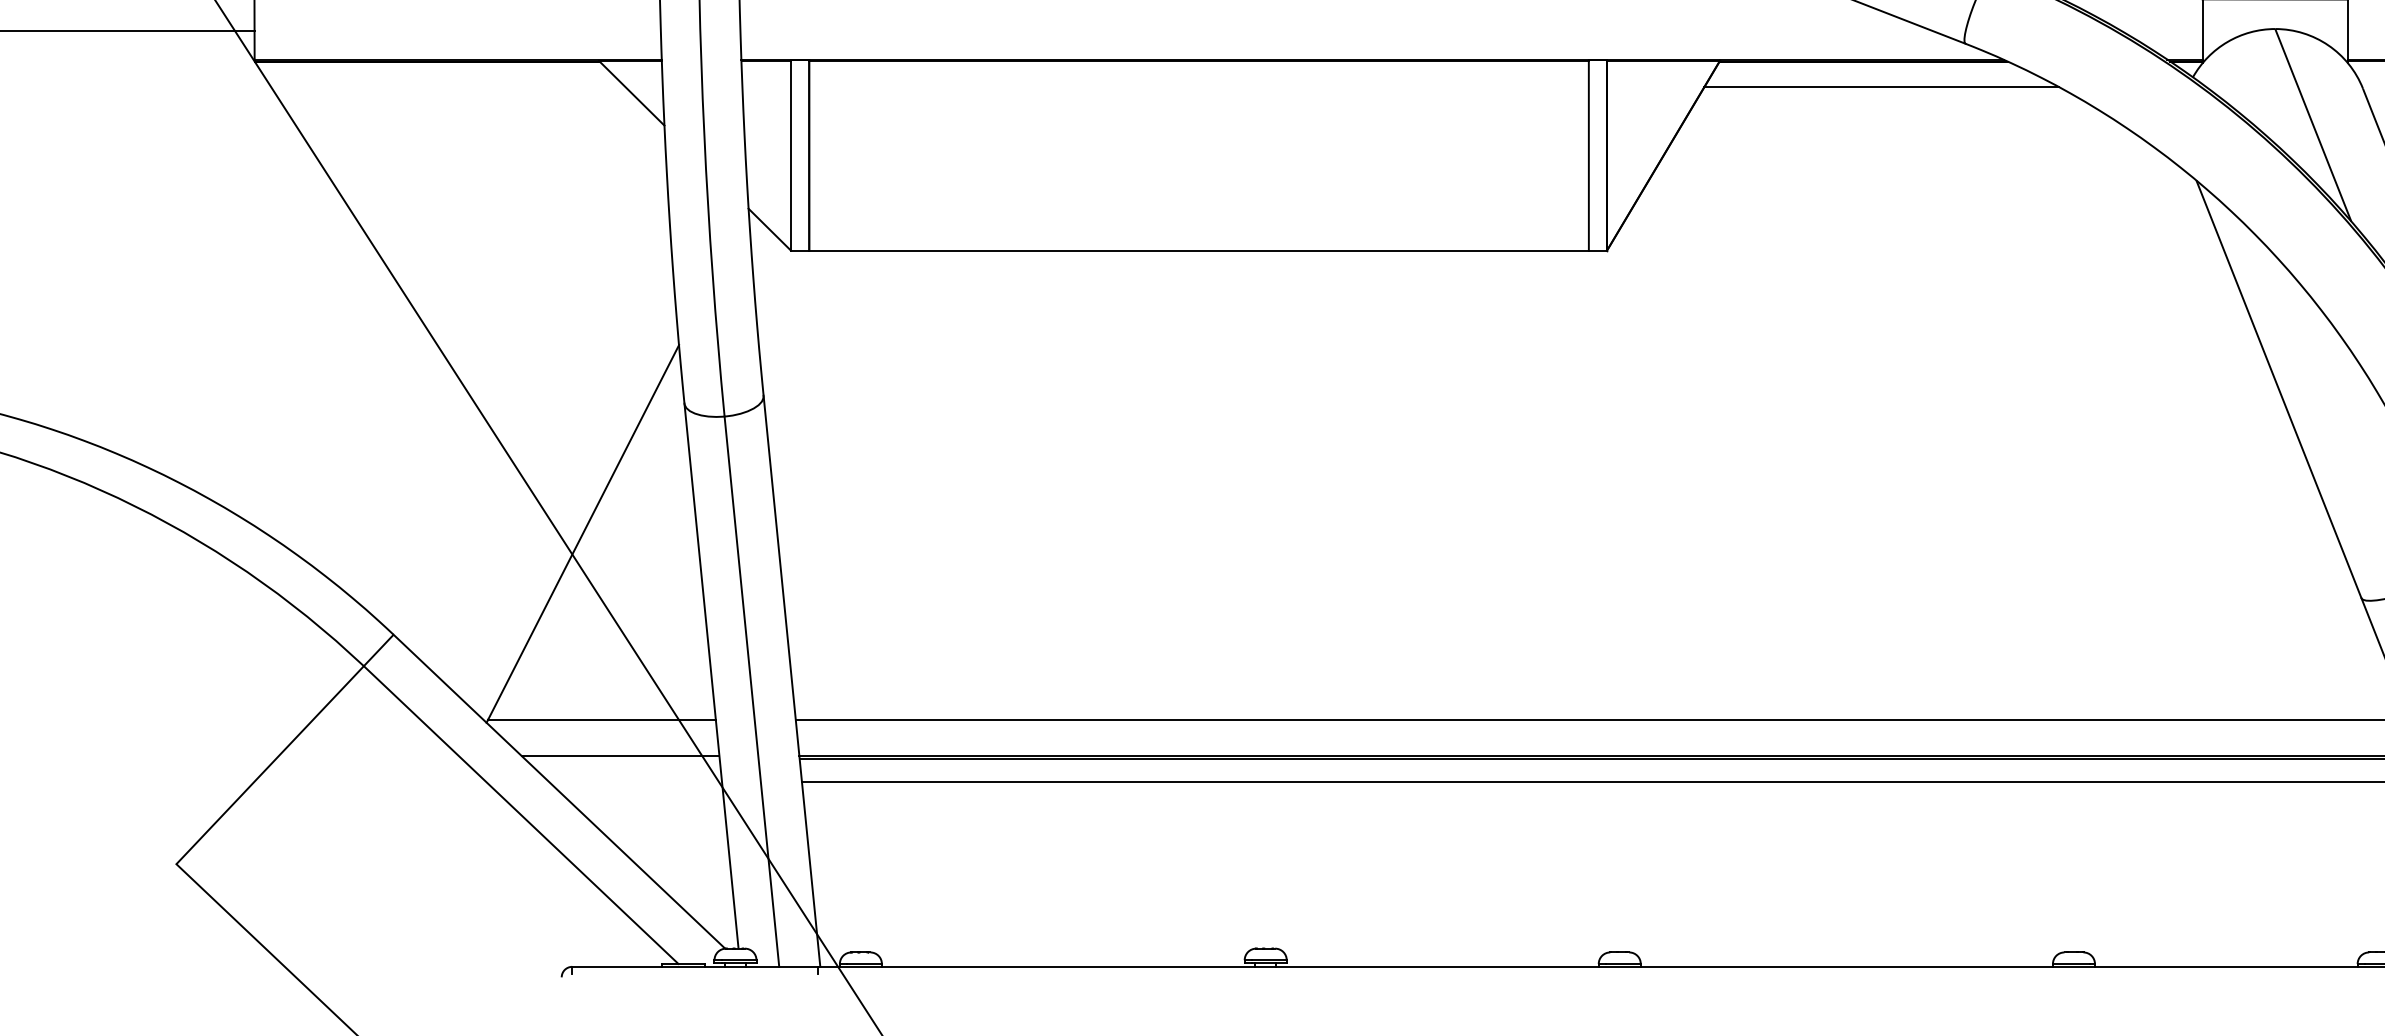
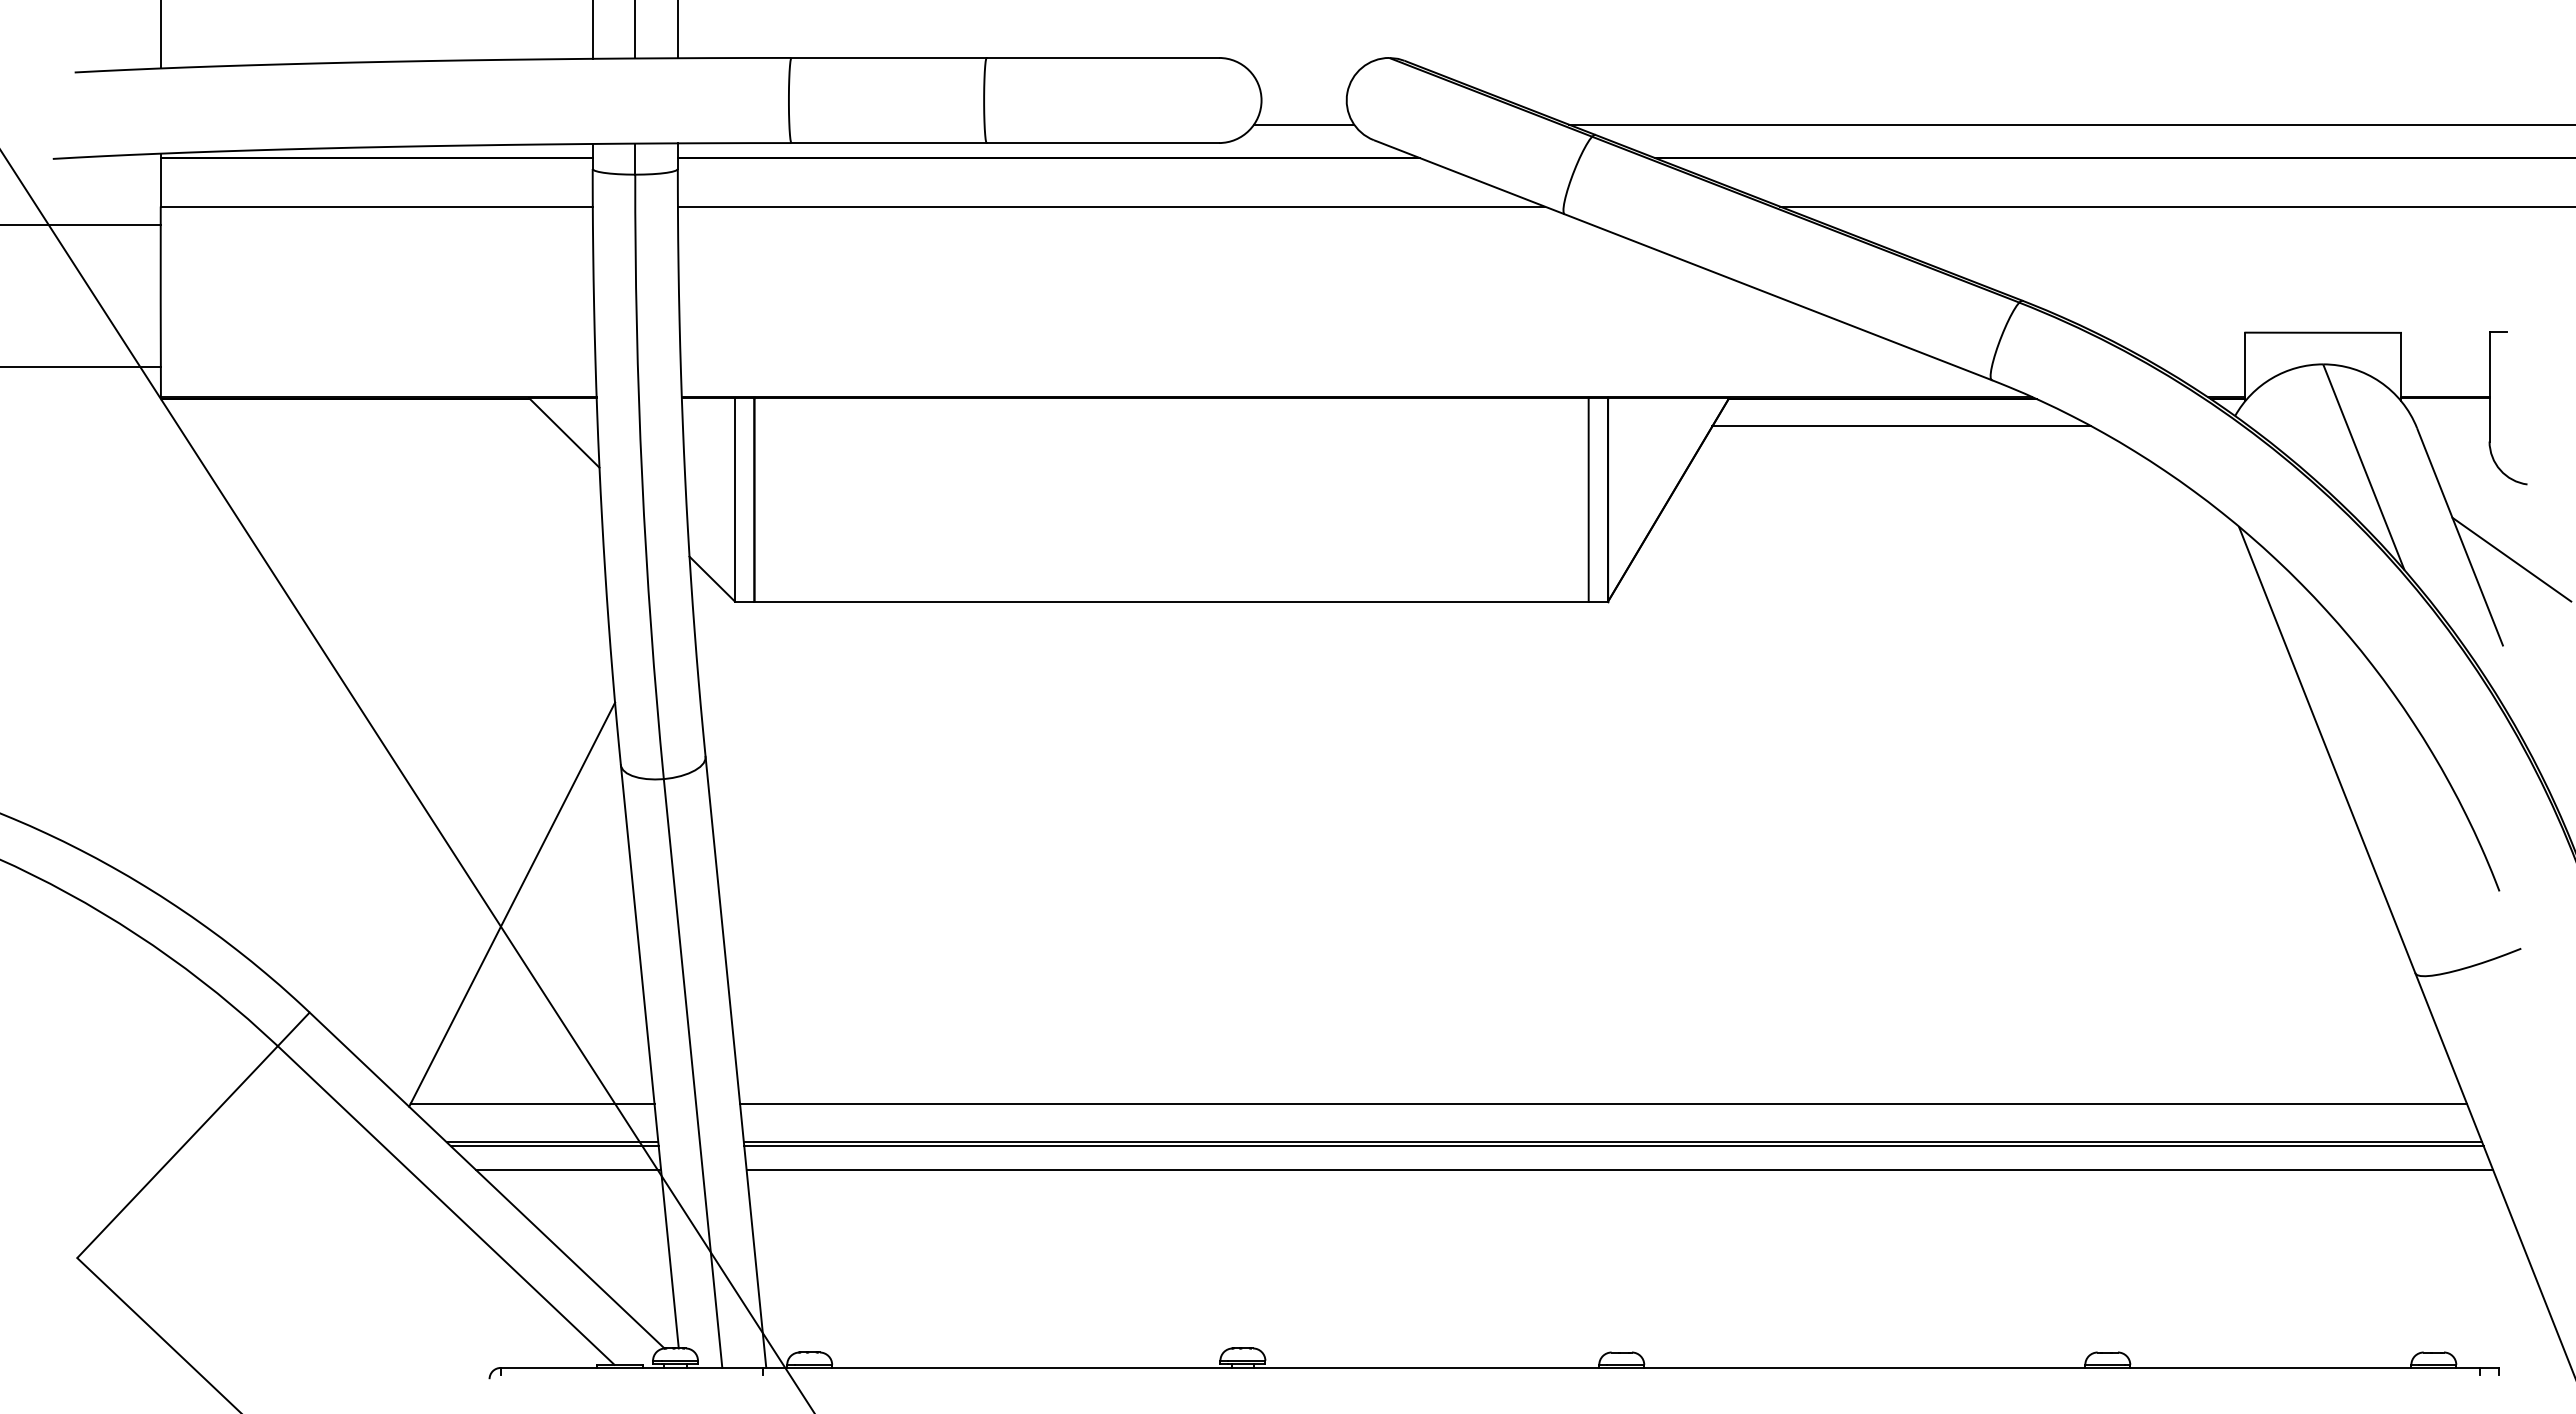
line: (622, 758) -> (554, 1145), added
line: (635, 782) -> (568, 1170), added

